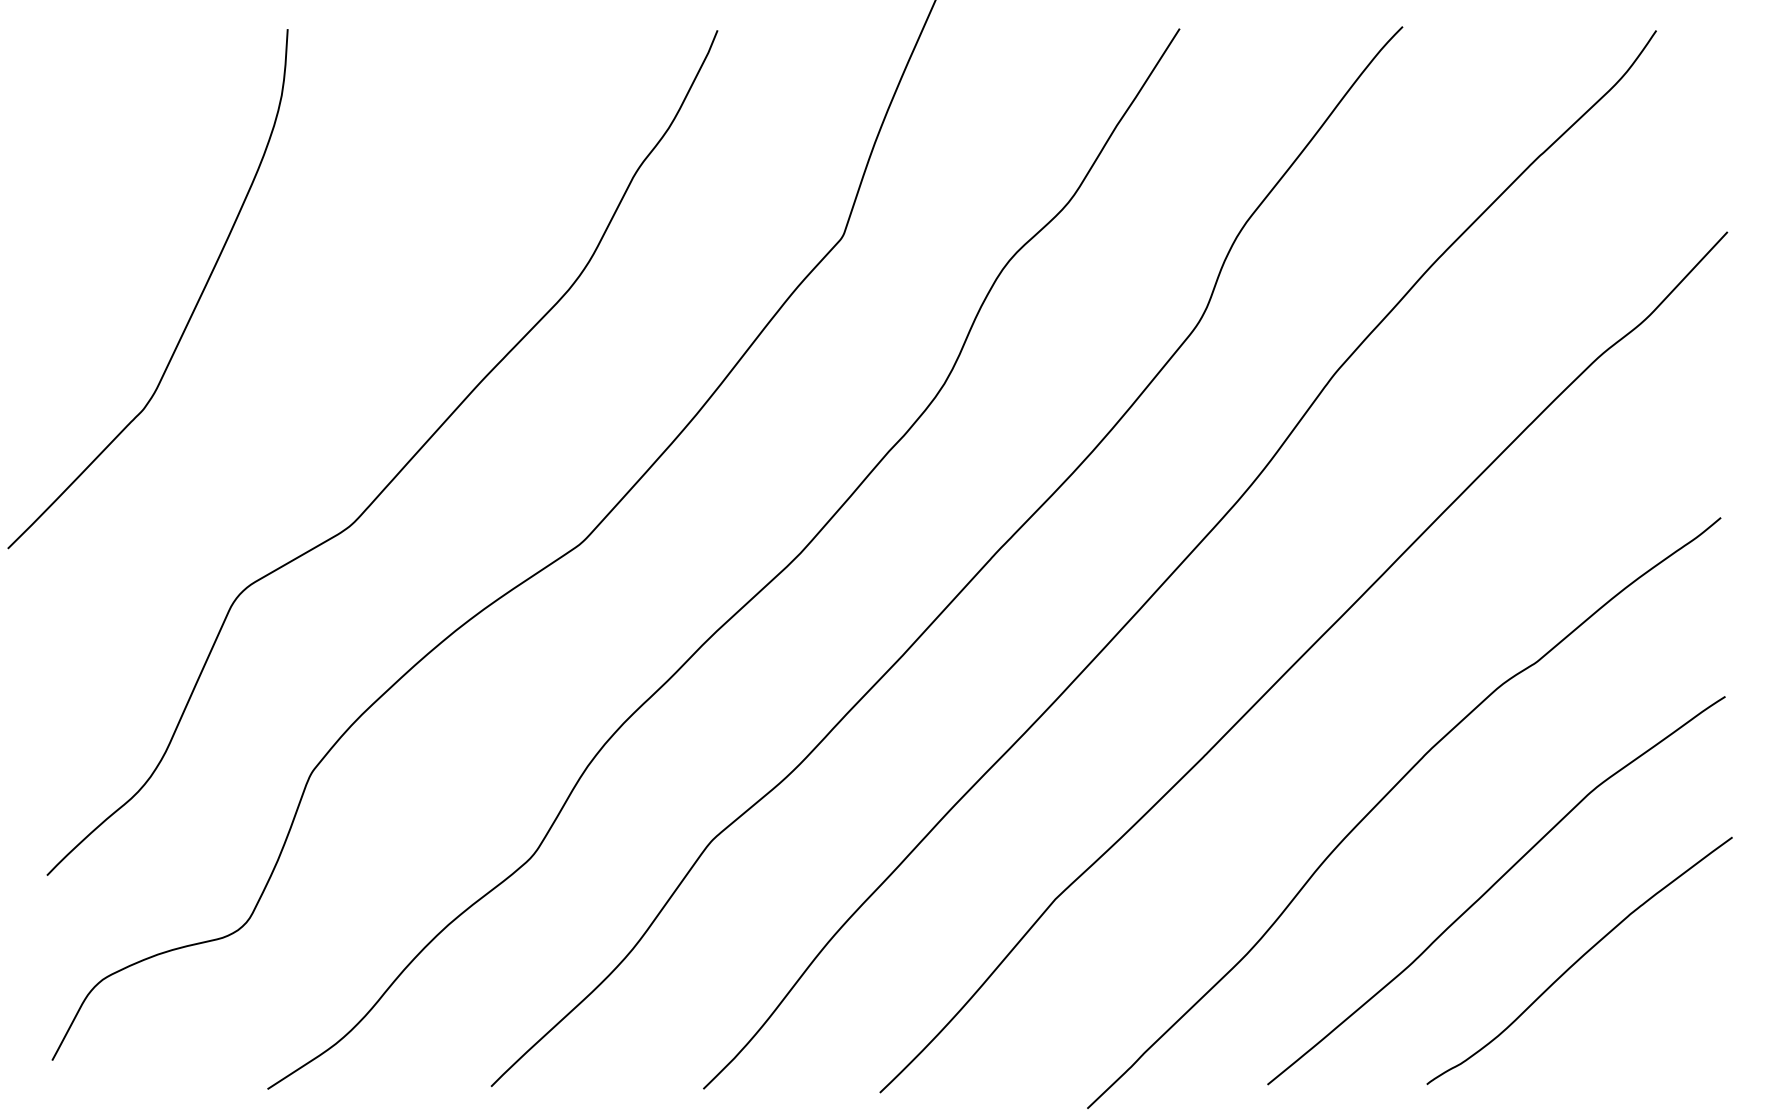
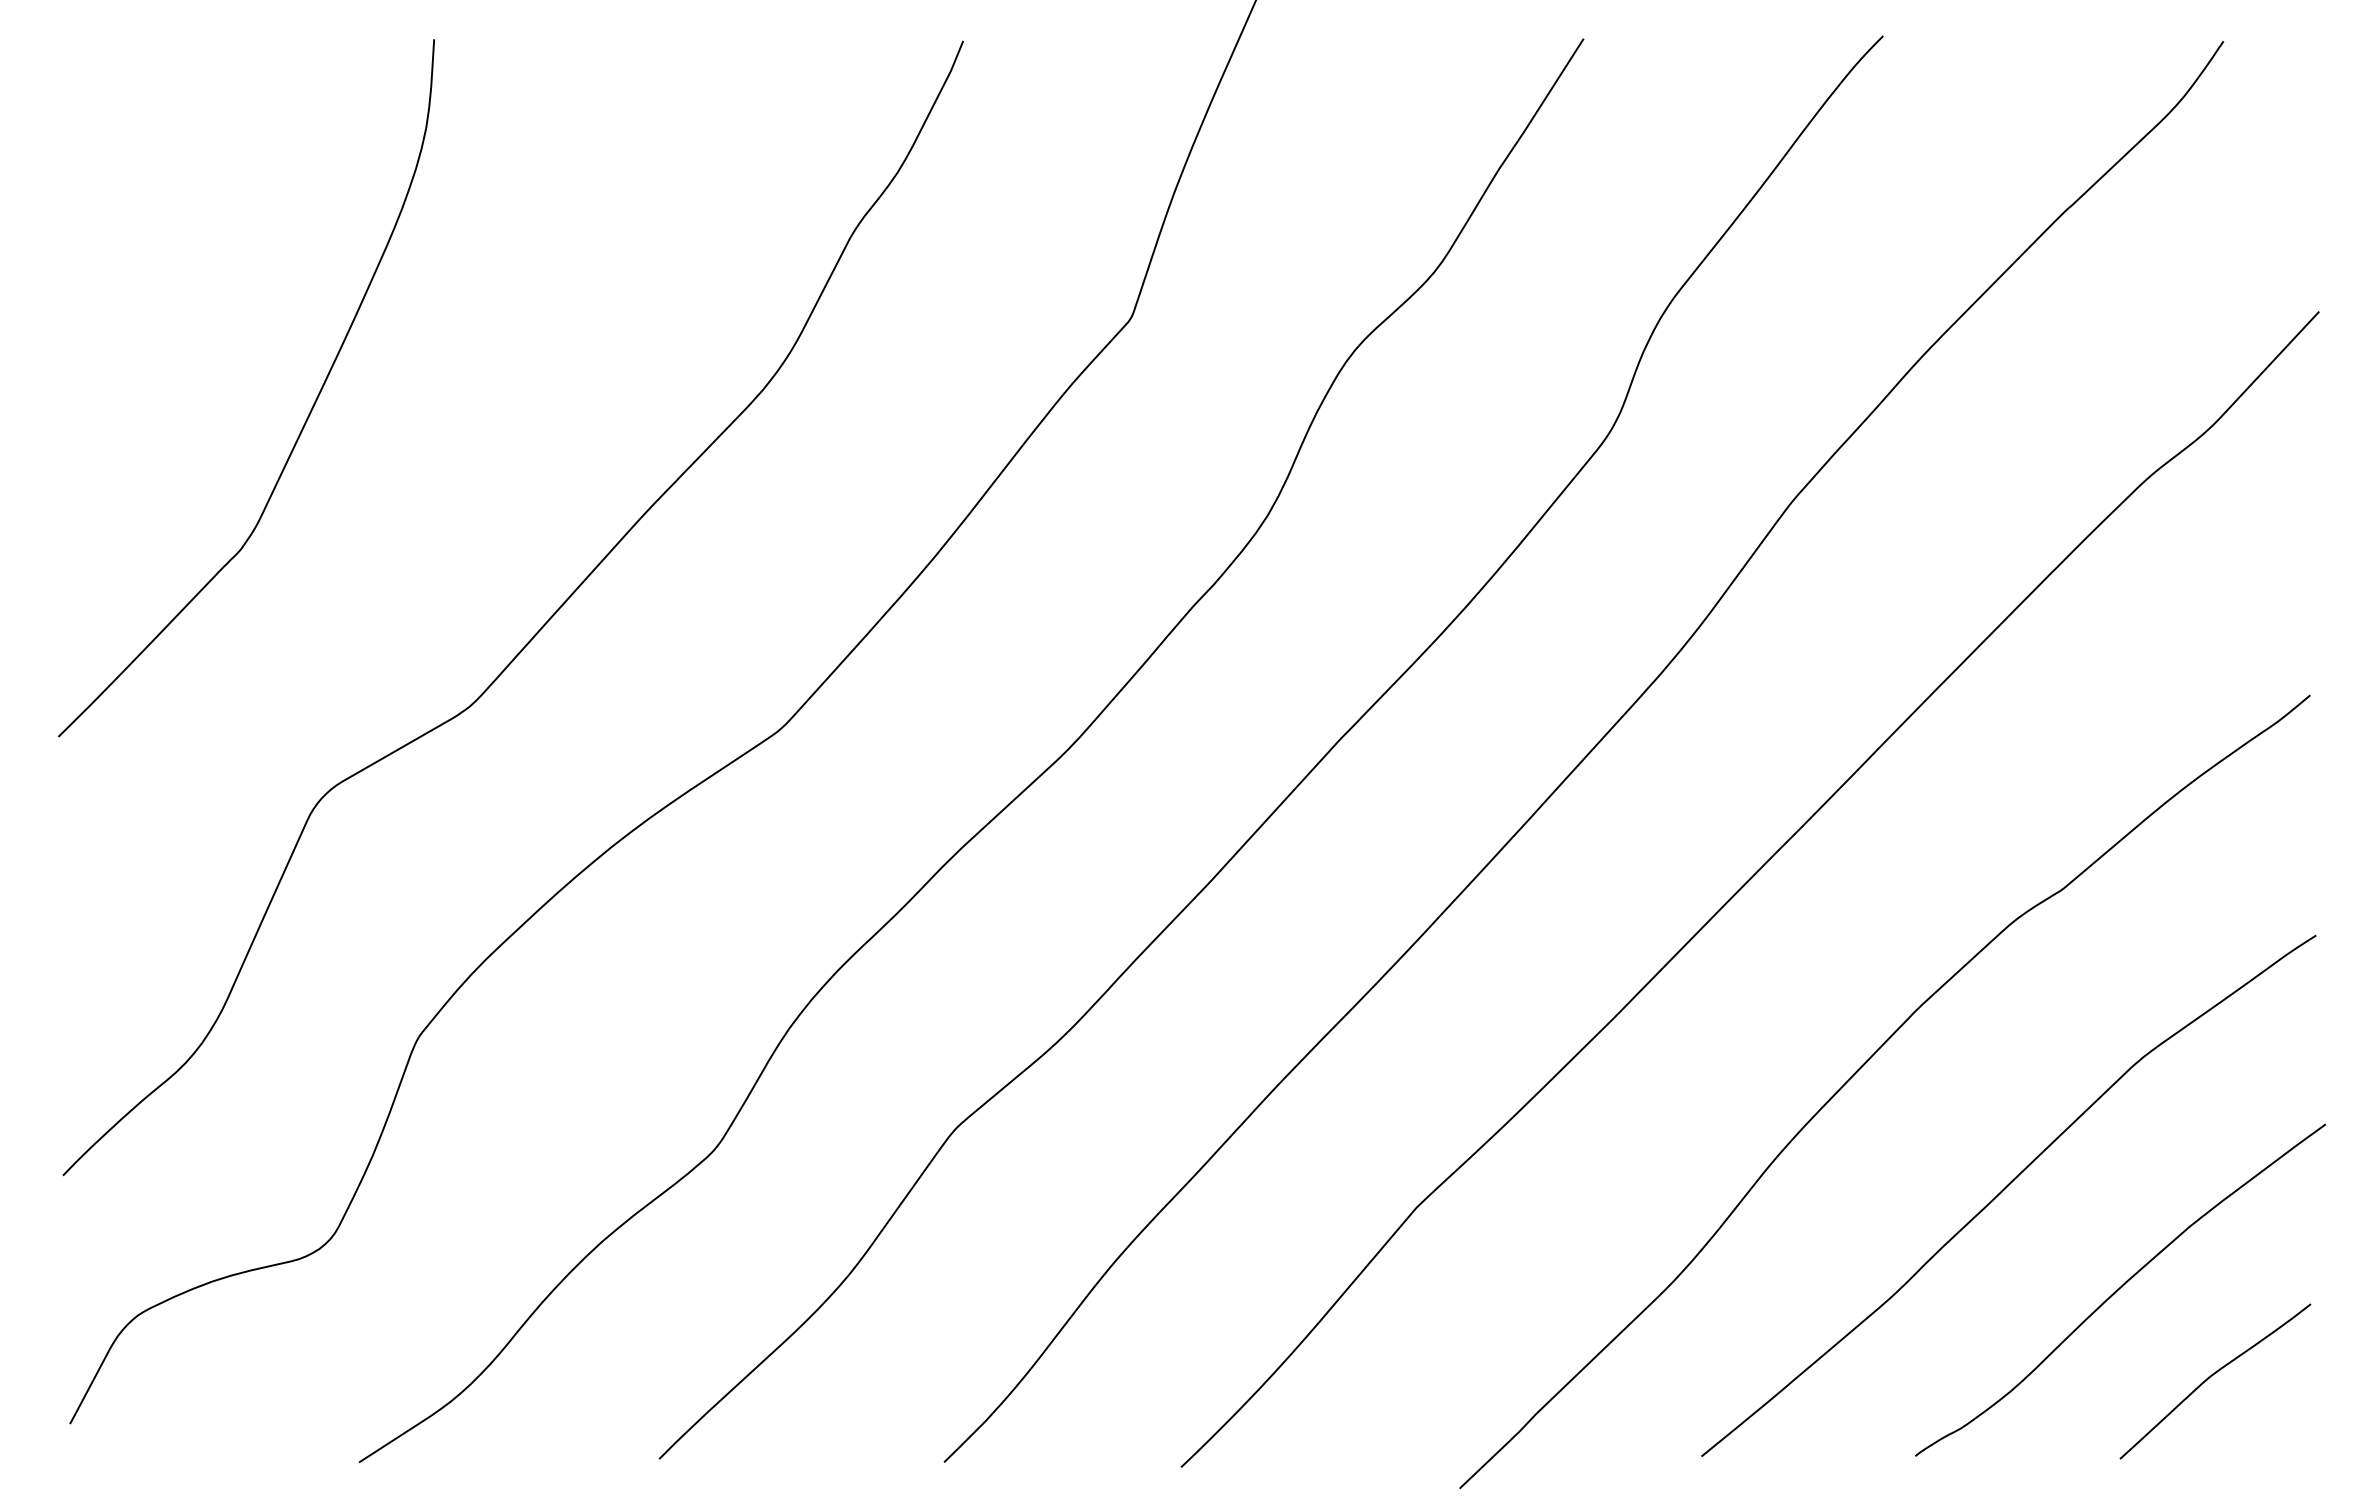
curve: (192, 311) -> (306, 418), moved
curve: (1648, 1025) -> (2212, 1376), added

